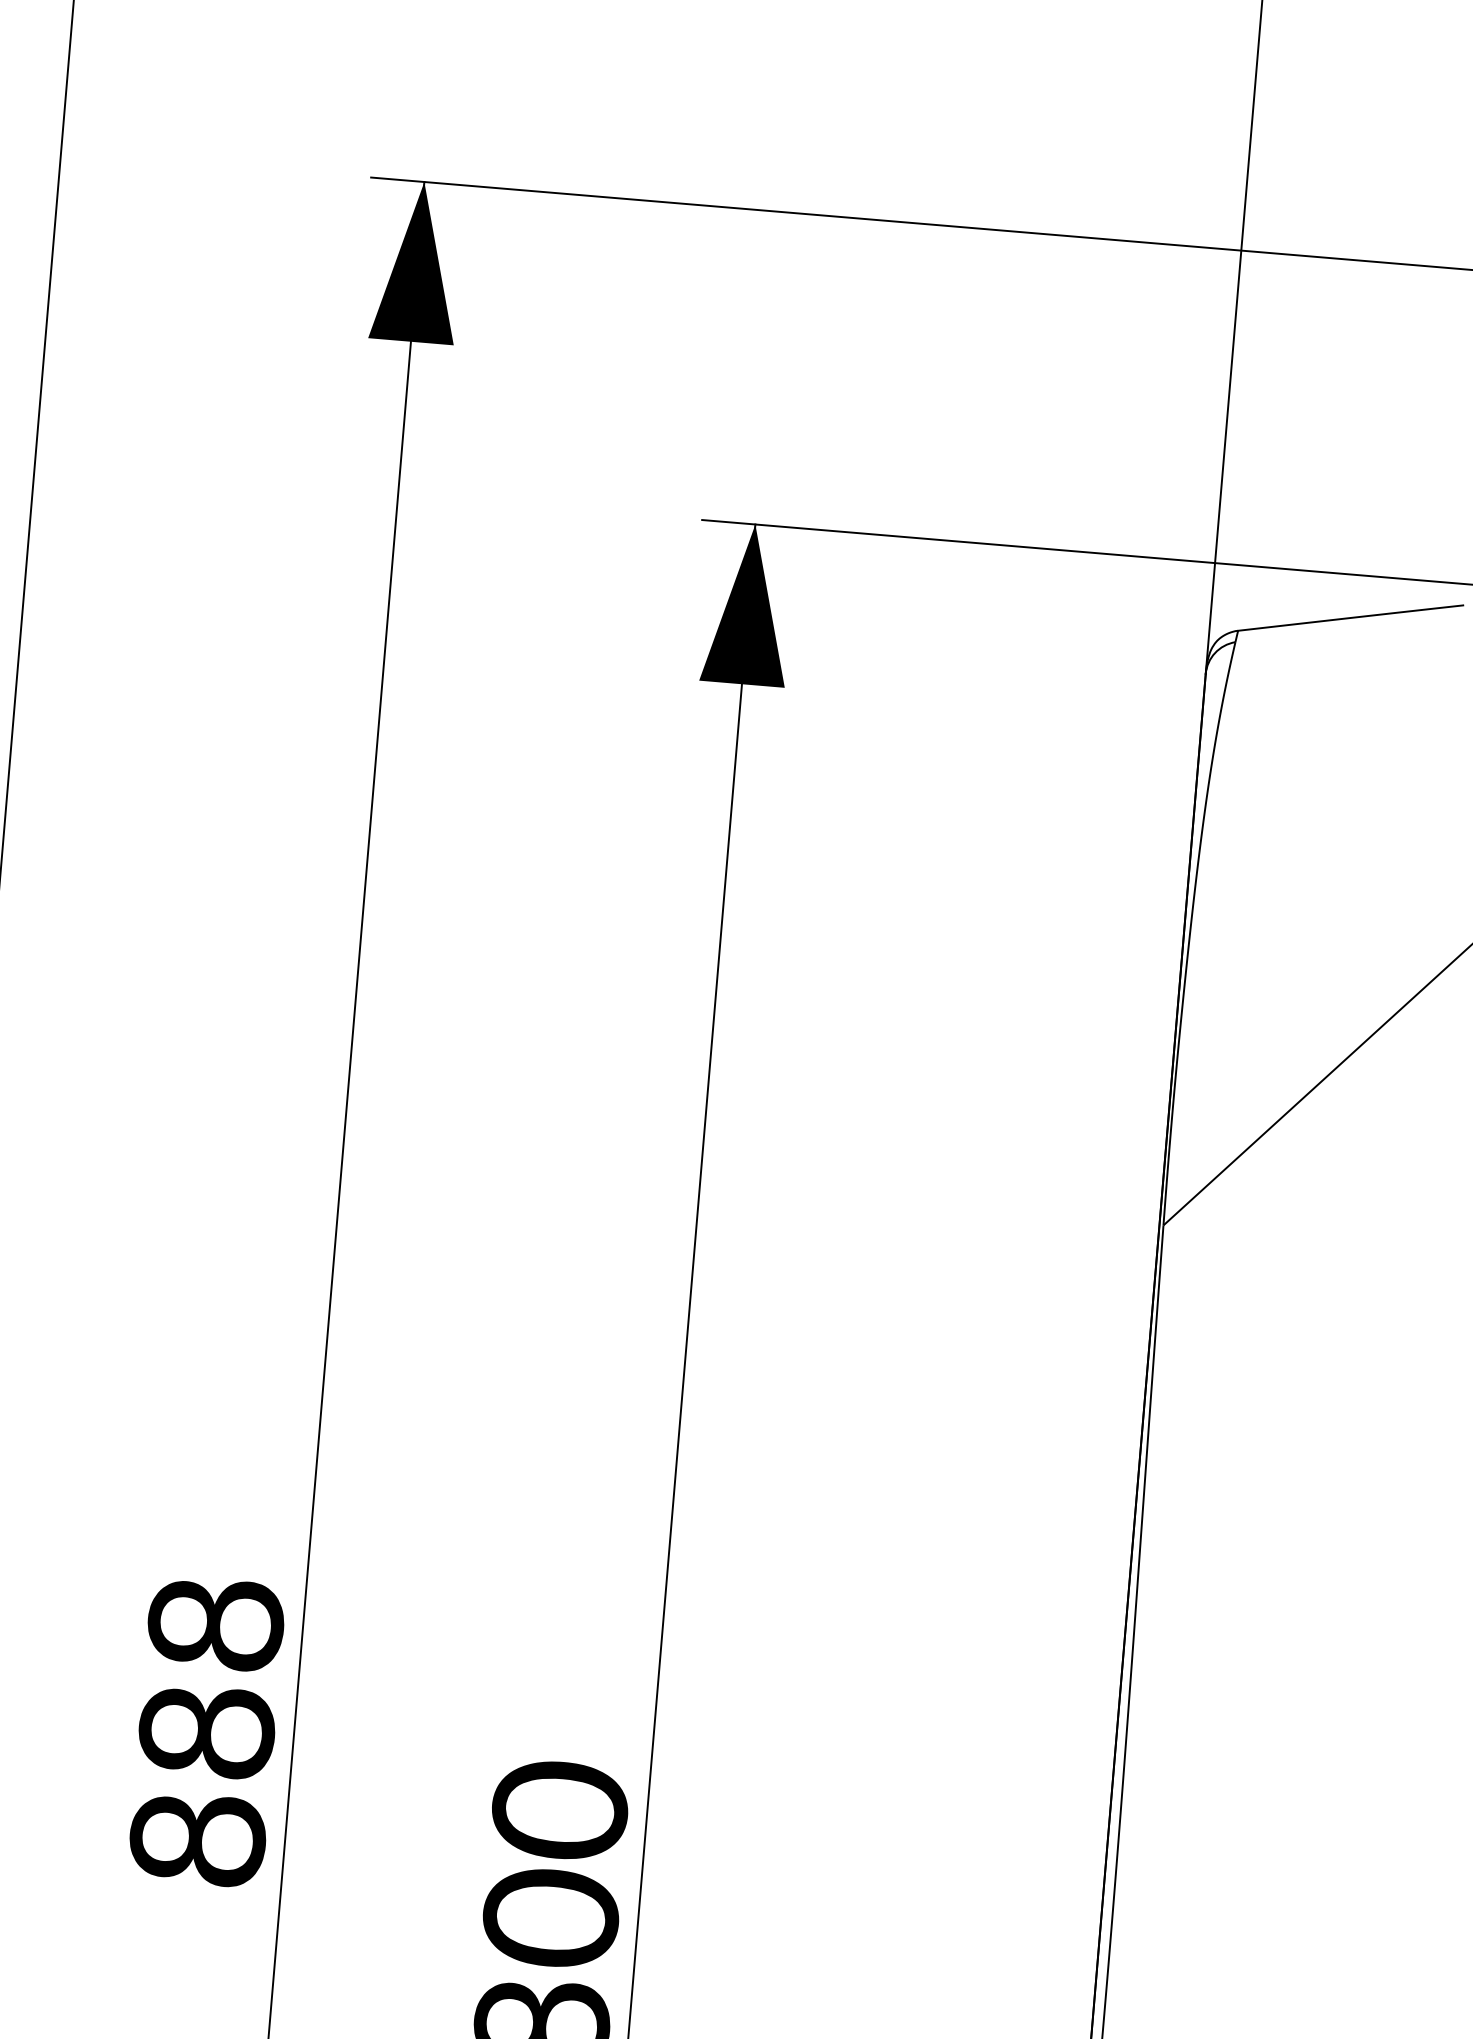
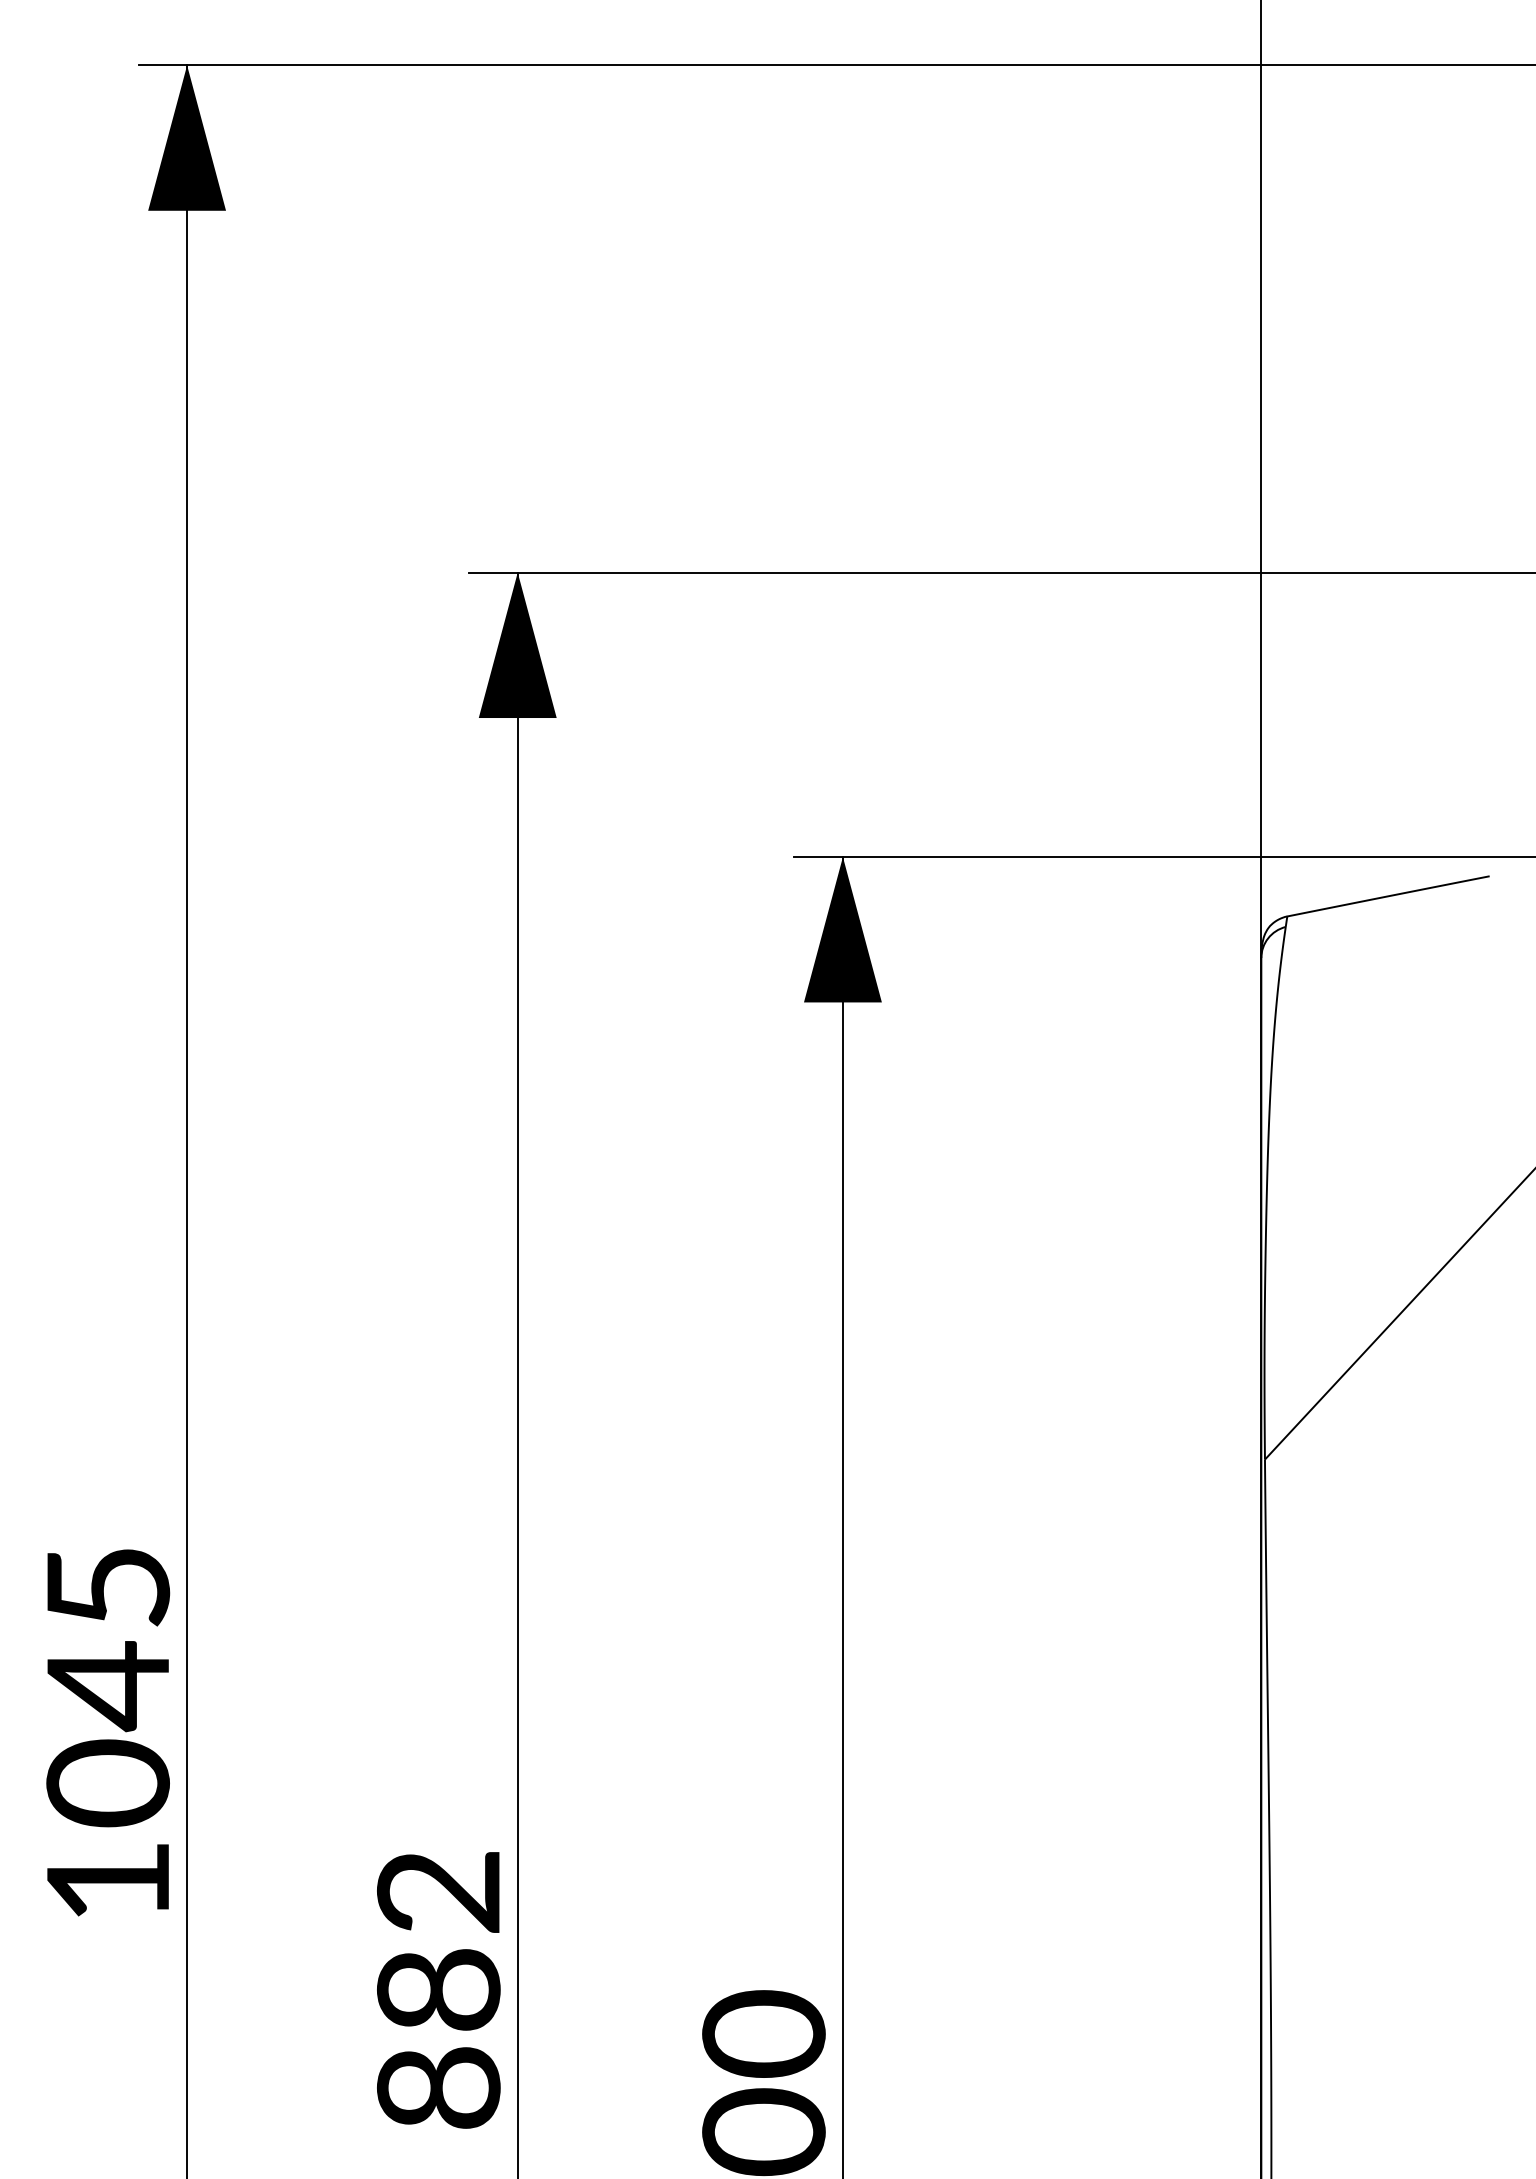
text: (215, 1623) -> (438, 1891), 888 -> 882

